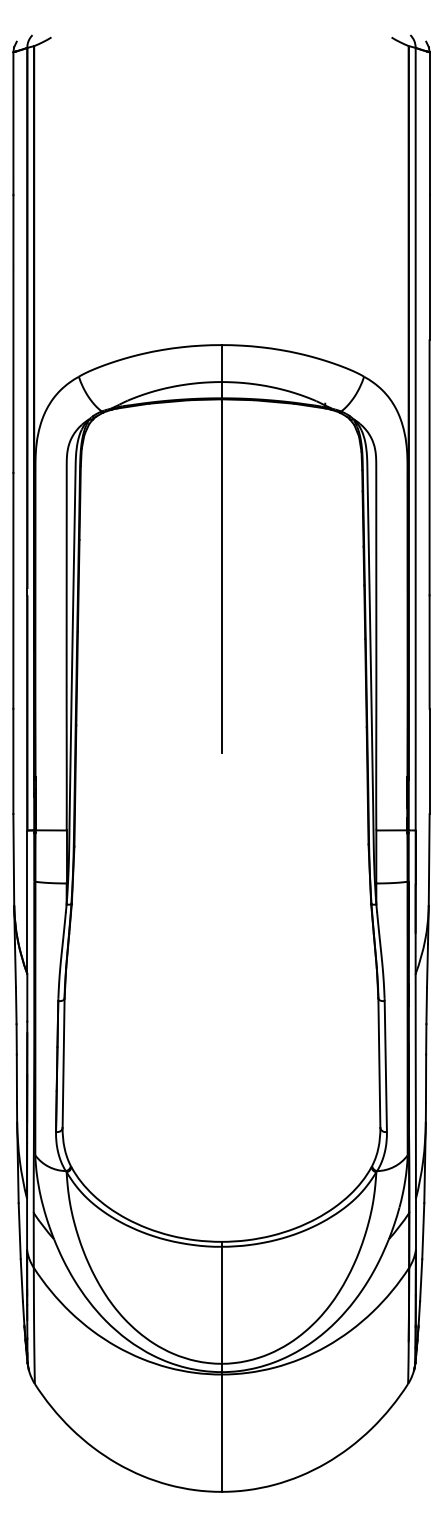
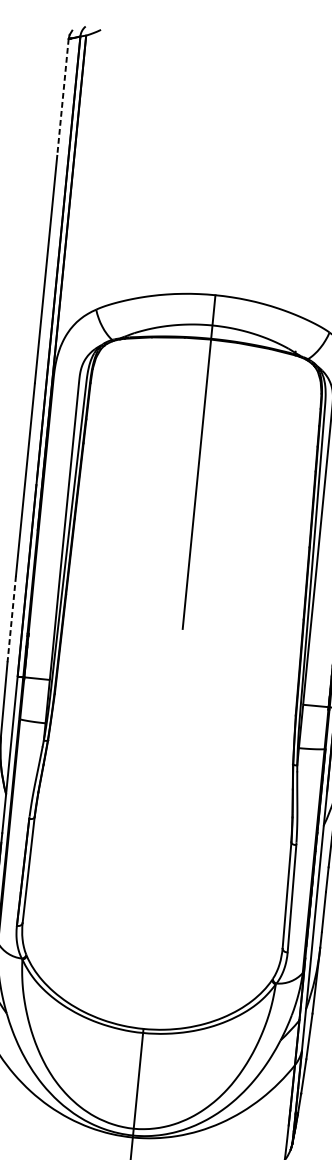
line: (13, 124) -> (62, 98), solid -> dashed
line: (13, 761) -> (11, 619), solid -> dashed

